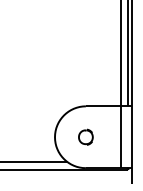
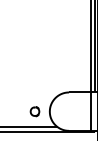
part: (85, 136) -> (34, 111), moved

